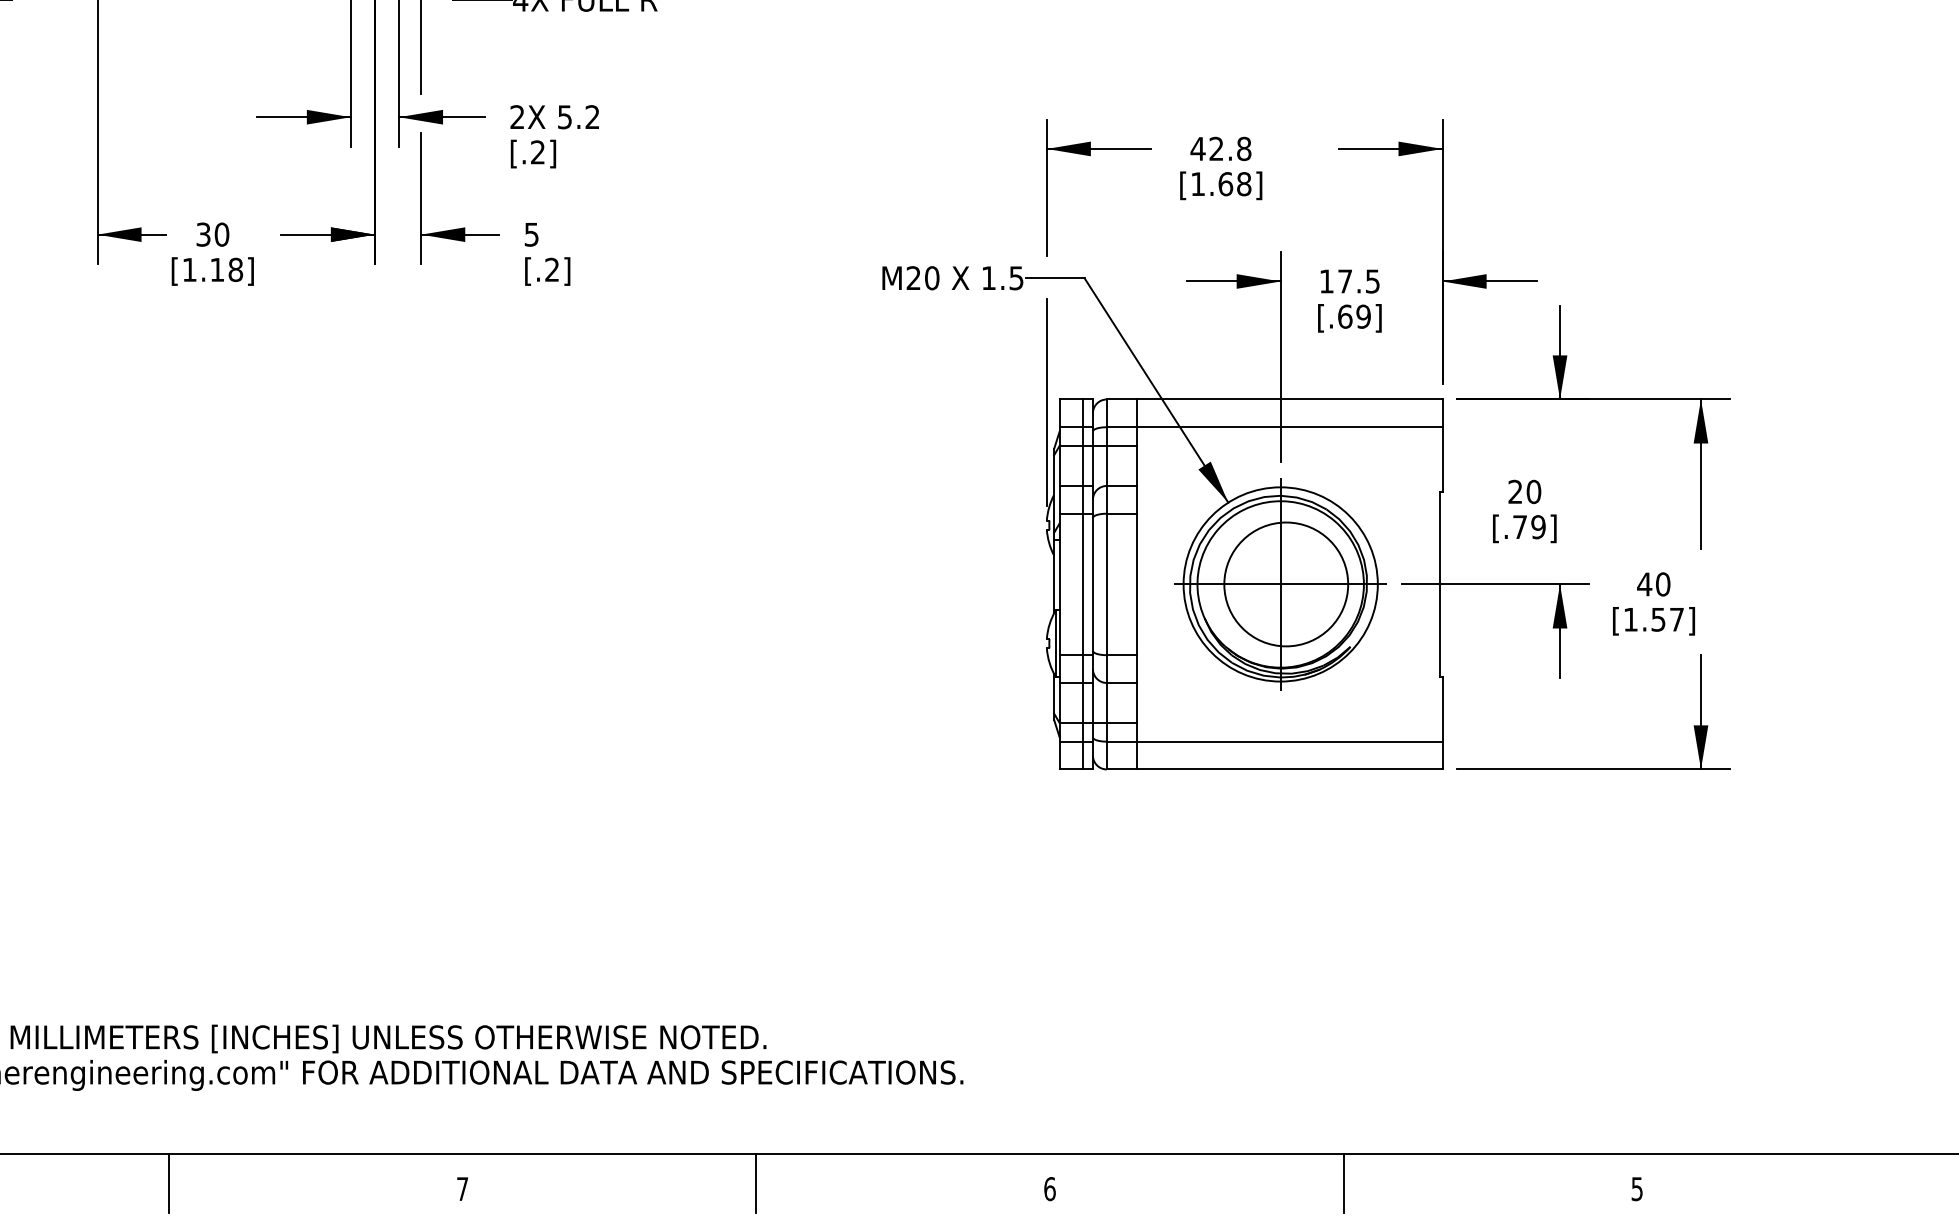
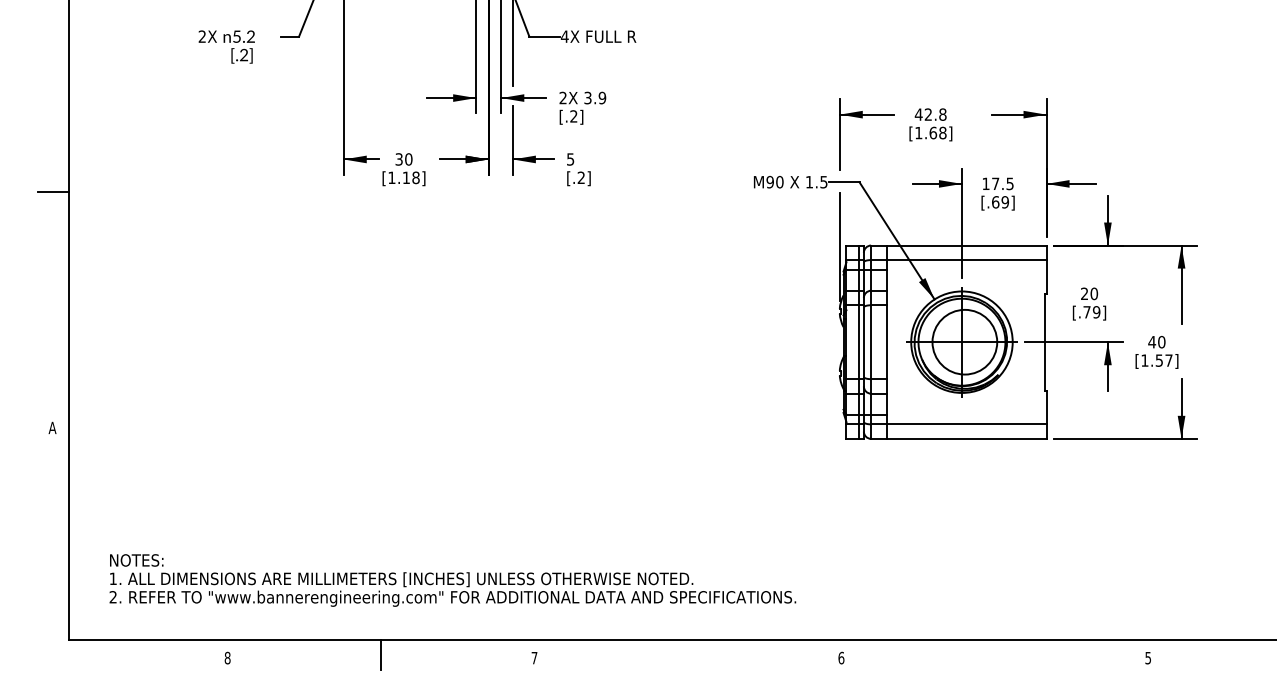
text: (579, 116) -> (595, 97), 5.2 -> 3.9
text: (912, 278) -> (769, 182), M20 -> M90
line: (755, 1182) -> (687, 654), removed
line: (1342, 1182) -> (994, 654), removed

